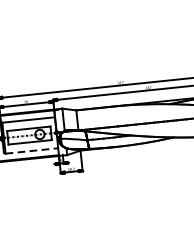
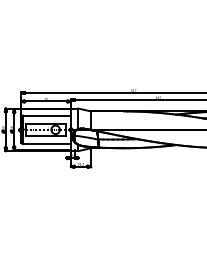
line: (32, 151) -> (47, 144), dashed -> solid

